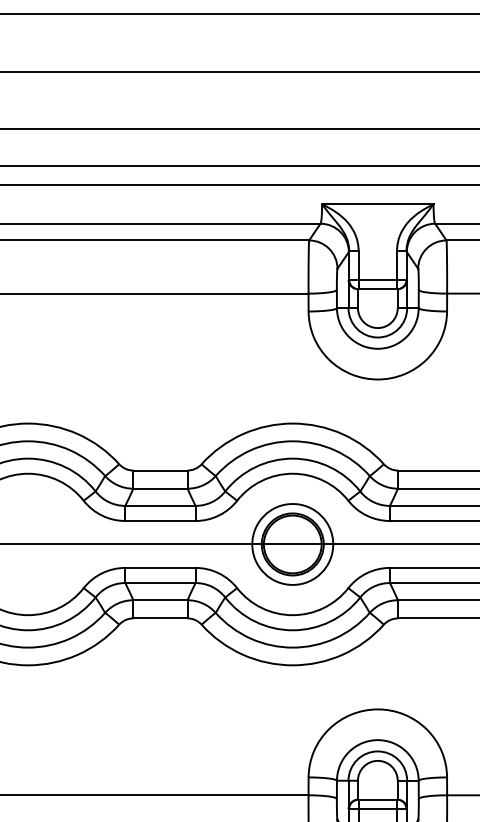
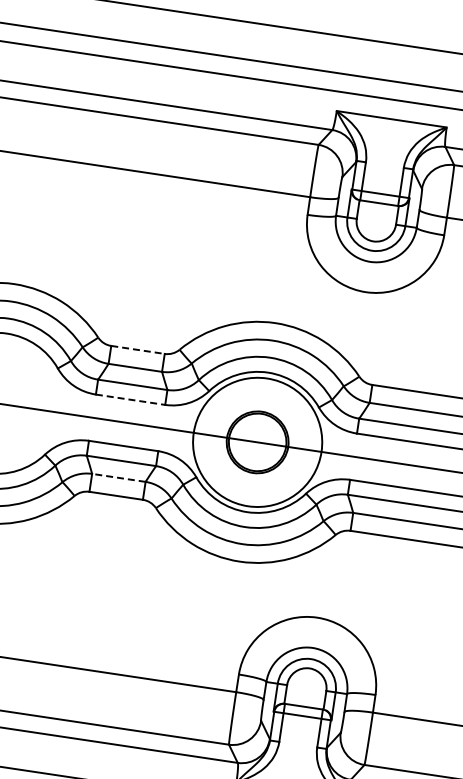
line: (160, 470) -> (138, 349), solid -> dashed
line: (160, 521) -> (130, 400), solid -> dashed
circle: (292, 544) -> (257, 442), size x1.6
line: (159, 600) -> (117, 478), solid -> dashed

